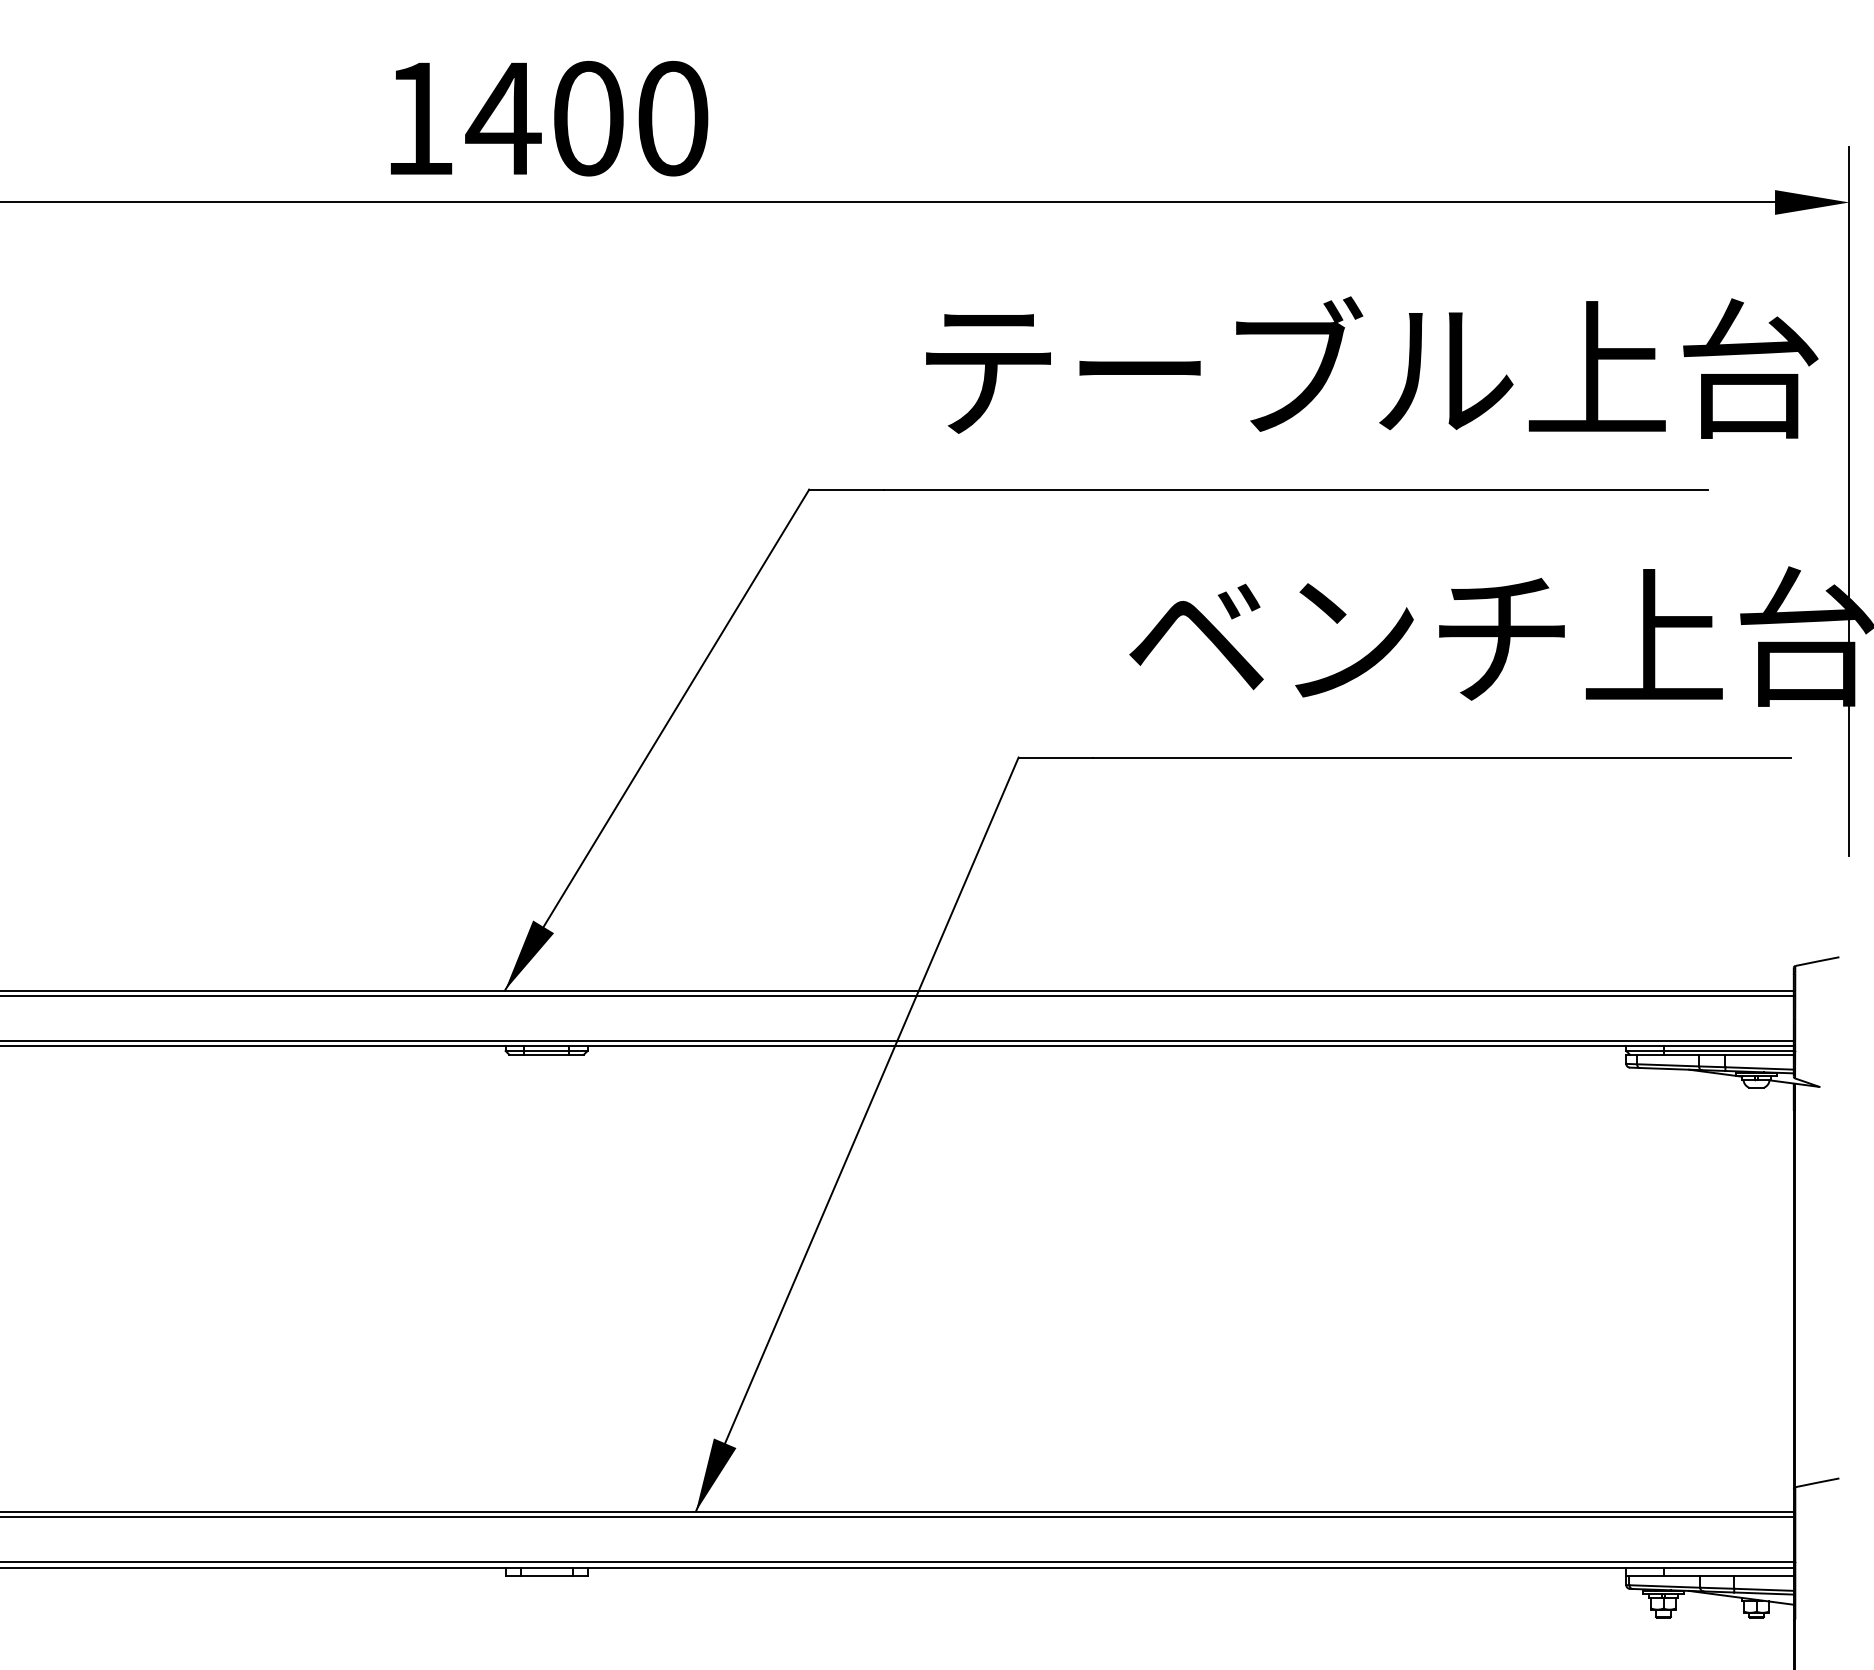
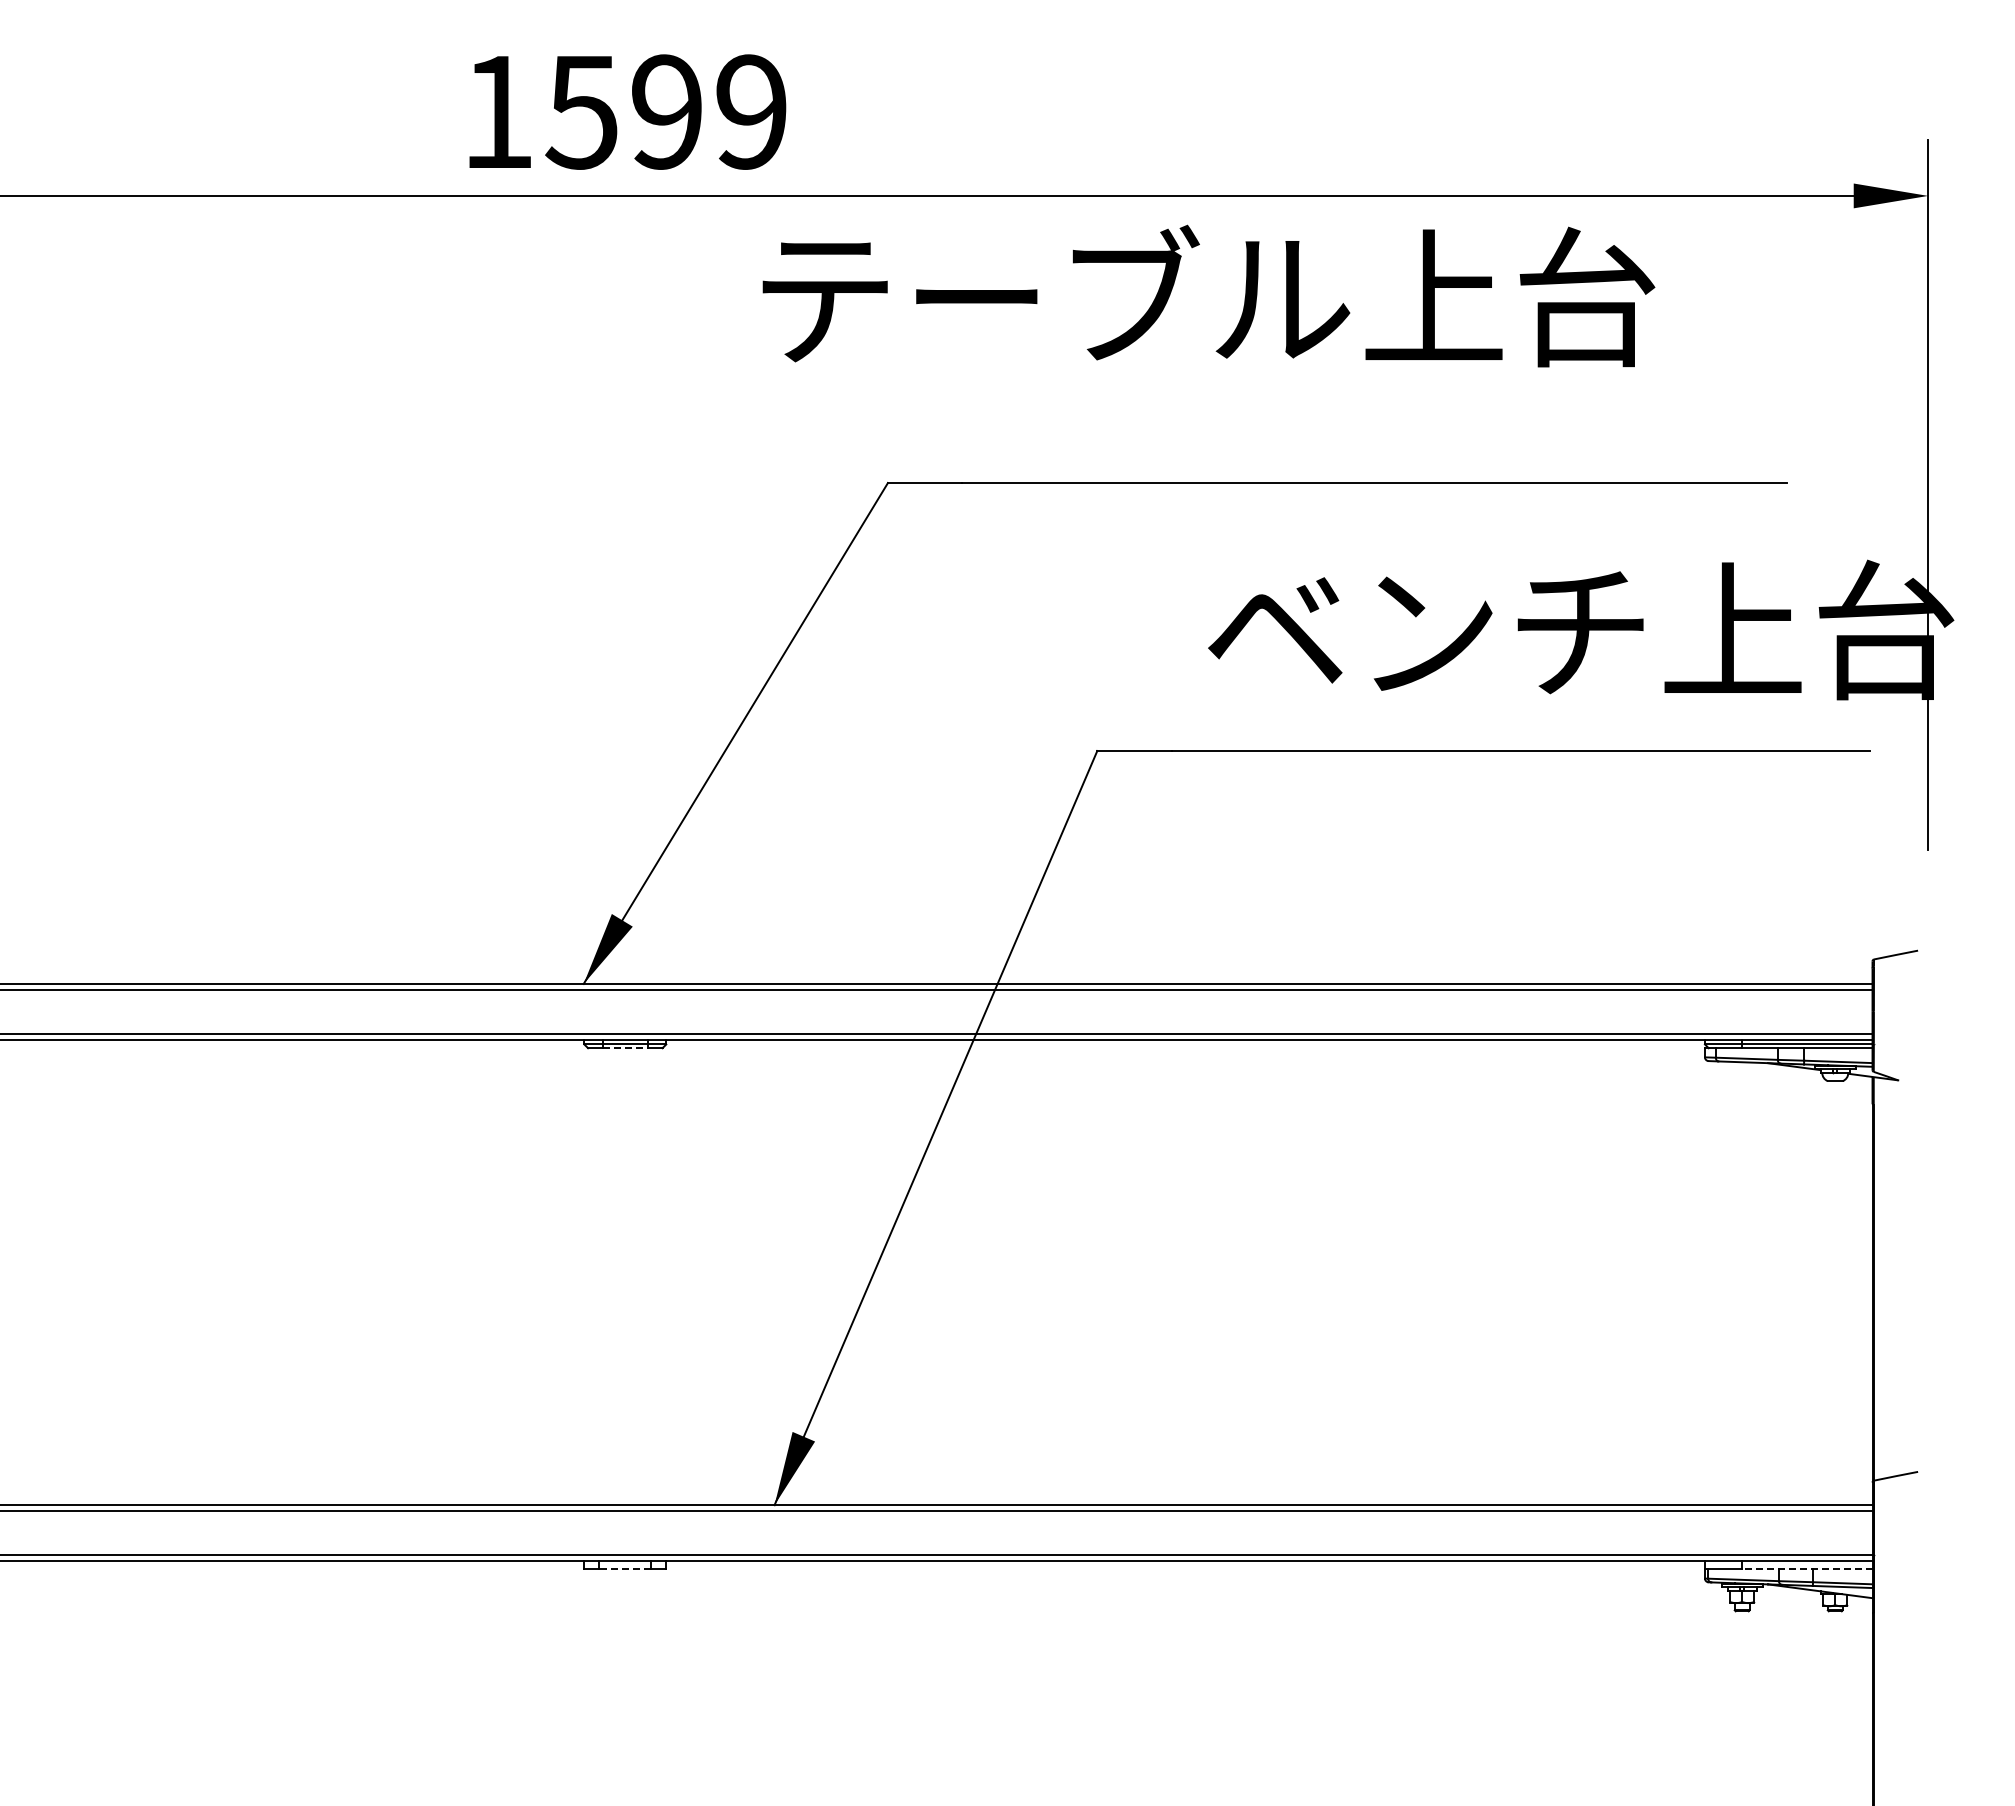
text: (585, 118) -> (664, 111), 1400 -> 1599
text: (1371, 367) -> (1208, 295), moved
line: (546, 1055) -> (625, 1048), solid -> dashed
line: (545, 1576) -> (624, 1569), solid -> dashed
line: (1727, 1576) -> (1806, 1569), solid -> dashed

